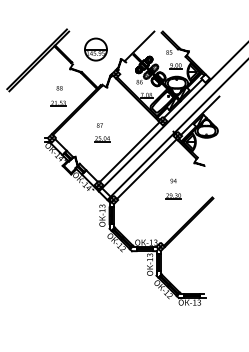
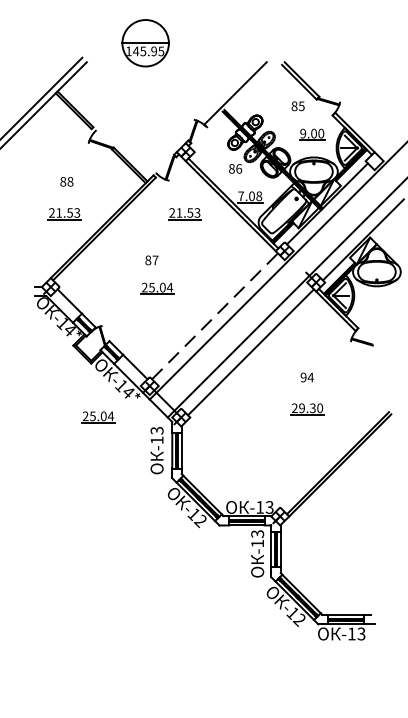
part: (95, 49) -> (144, 43), moved
part: (115, 103) -> (184, 213), added
line: (130, 151) -> (216, 315), solid -> dashed
part: (74, 200) -> (98, 418), added

